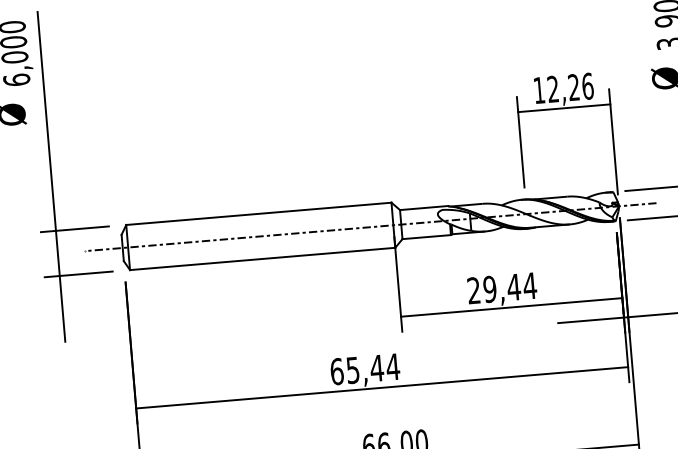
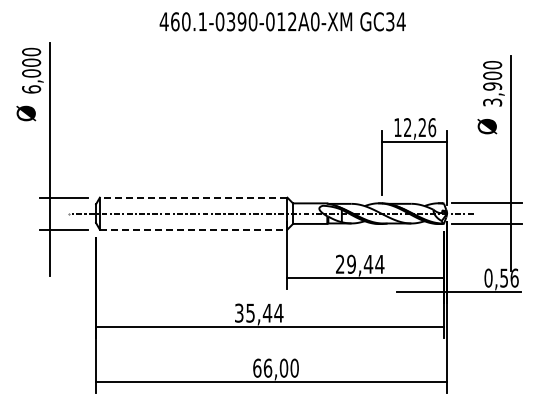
line: (258, 213) -> (193, 197), solid -> dashed
line: (262, 258) -> (193, 229), solid -> dashed
text: (337, 370) -> (239, 312), 65,44 -> 35,44

